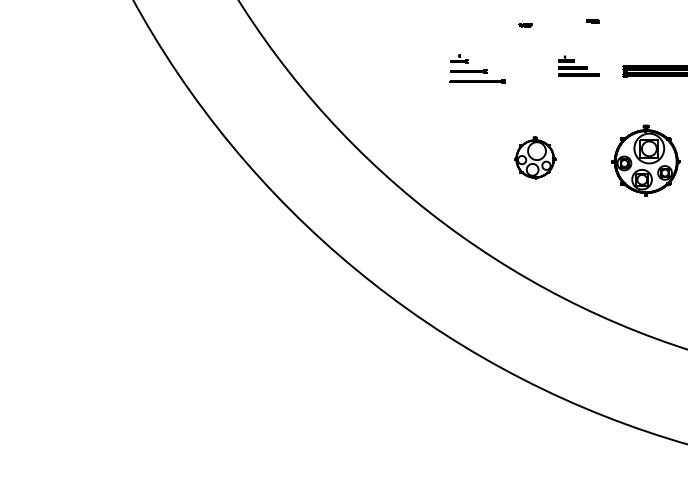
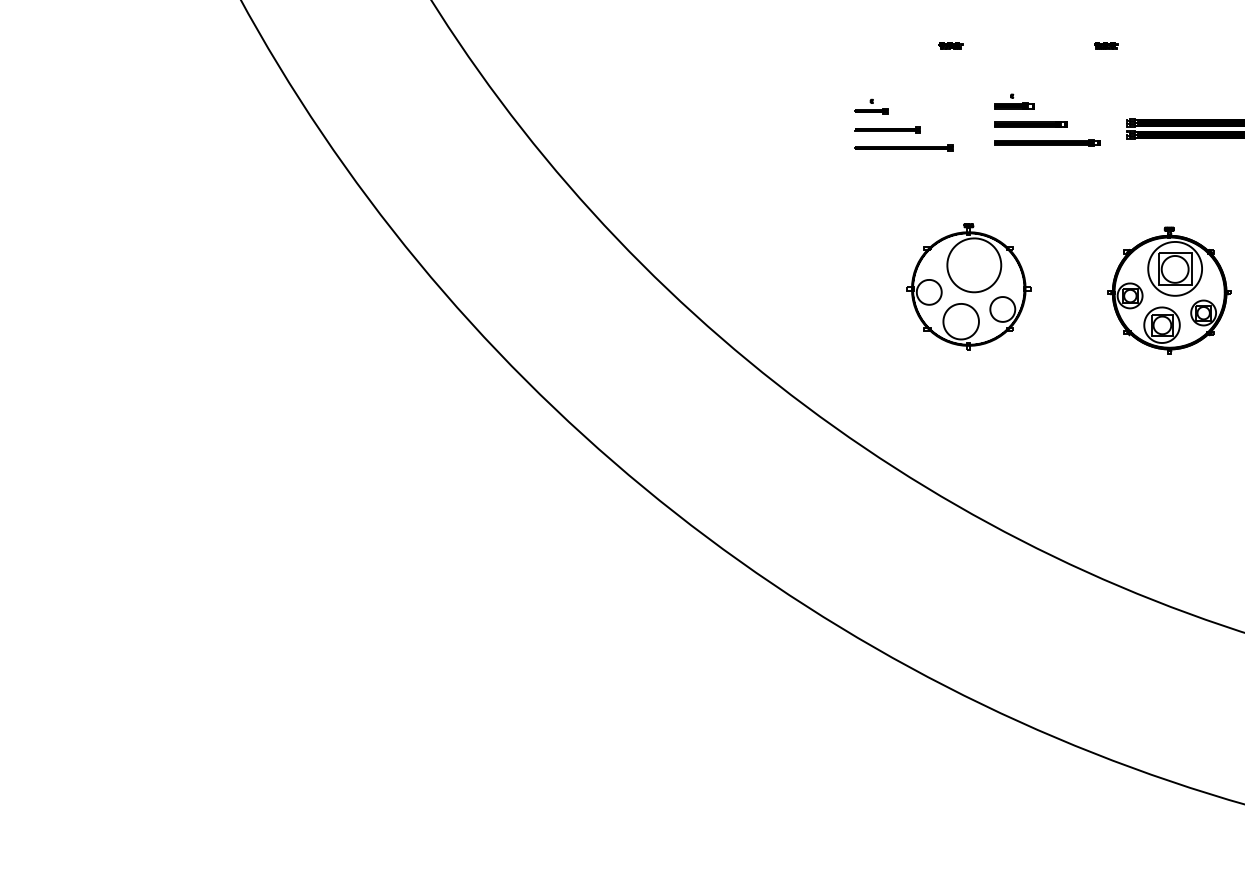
part: (592, 21) -> (1104, 46), moved
part: (578, 66) -> (1046, 120), size x1.43
part: (477, 68) -> (903, 123), moved
part: (534, 157) -> (967, 285), size x1.67

